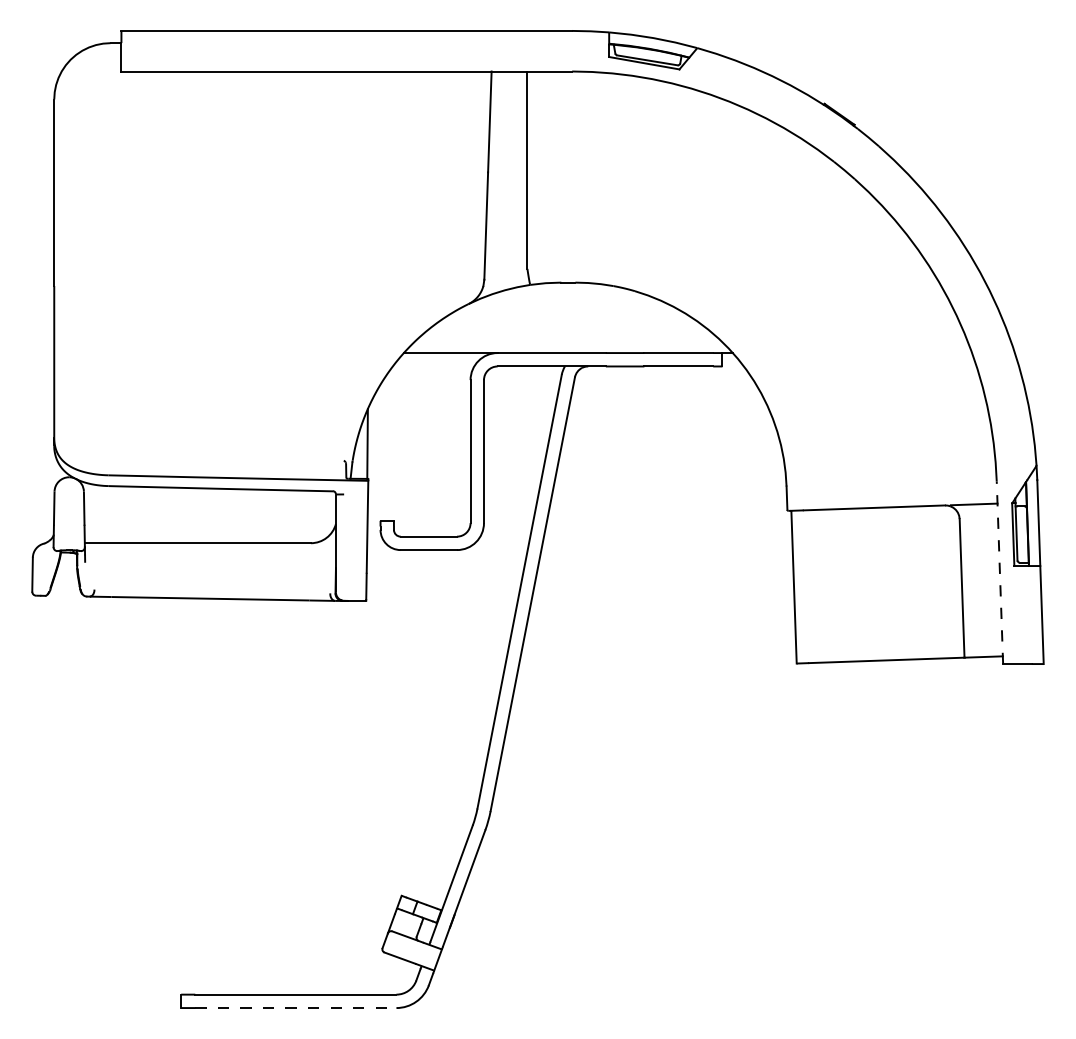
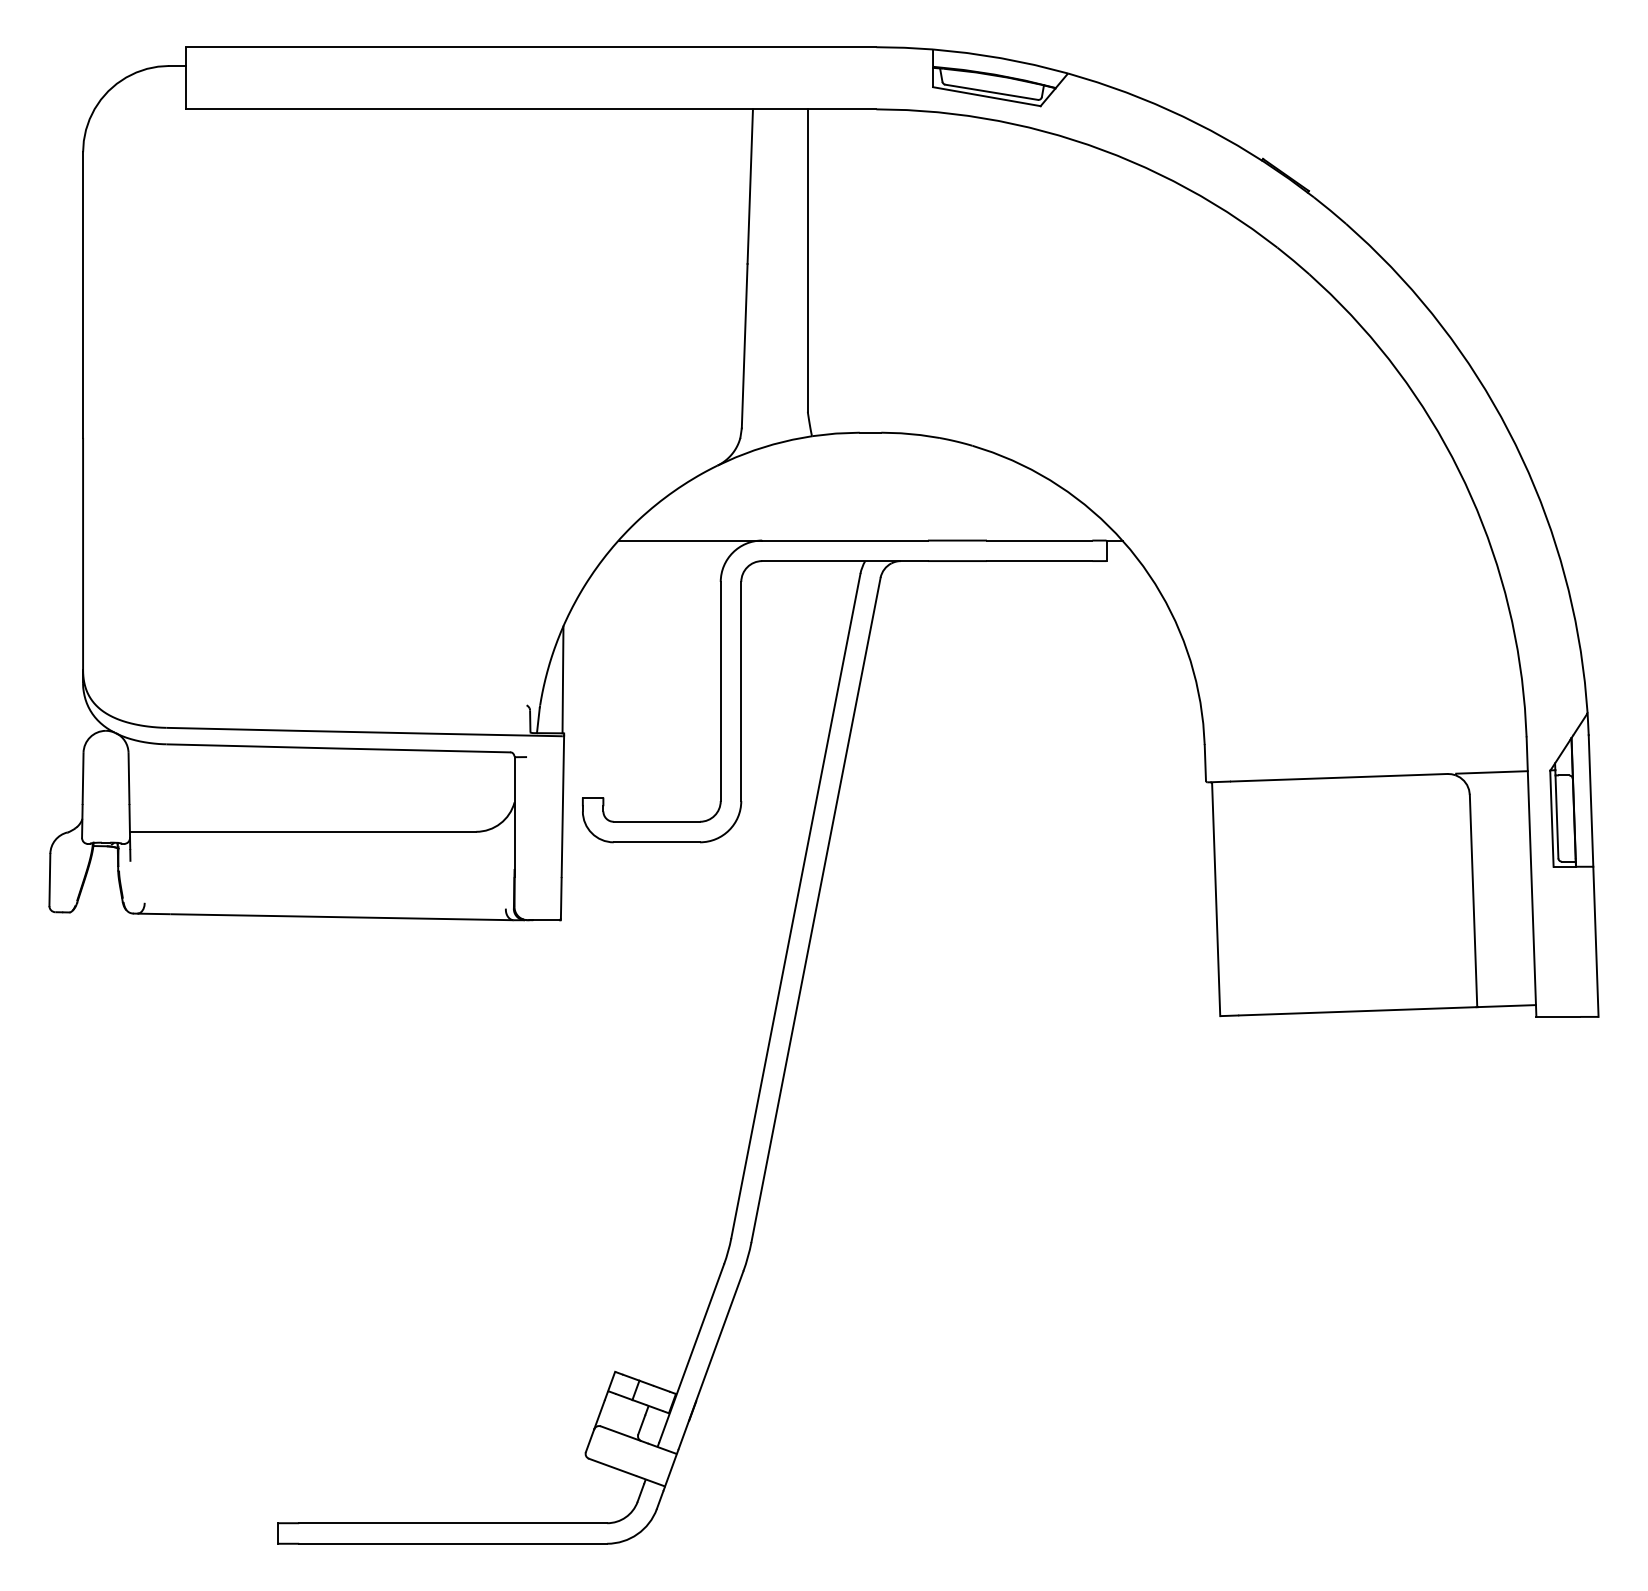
line: (999, 572) -> (1530, 876), dashed -> solid
line: (295, 1008) -> (452, 1544), dashed -> solid

